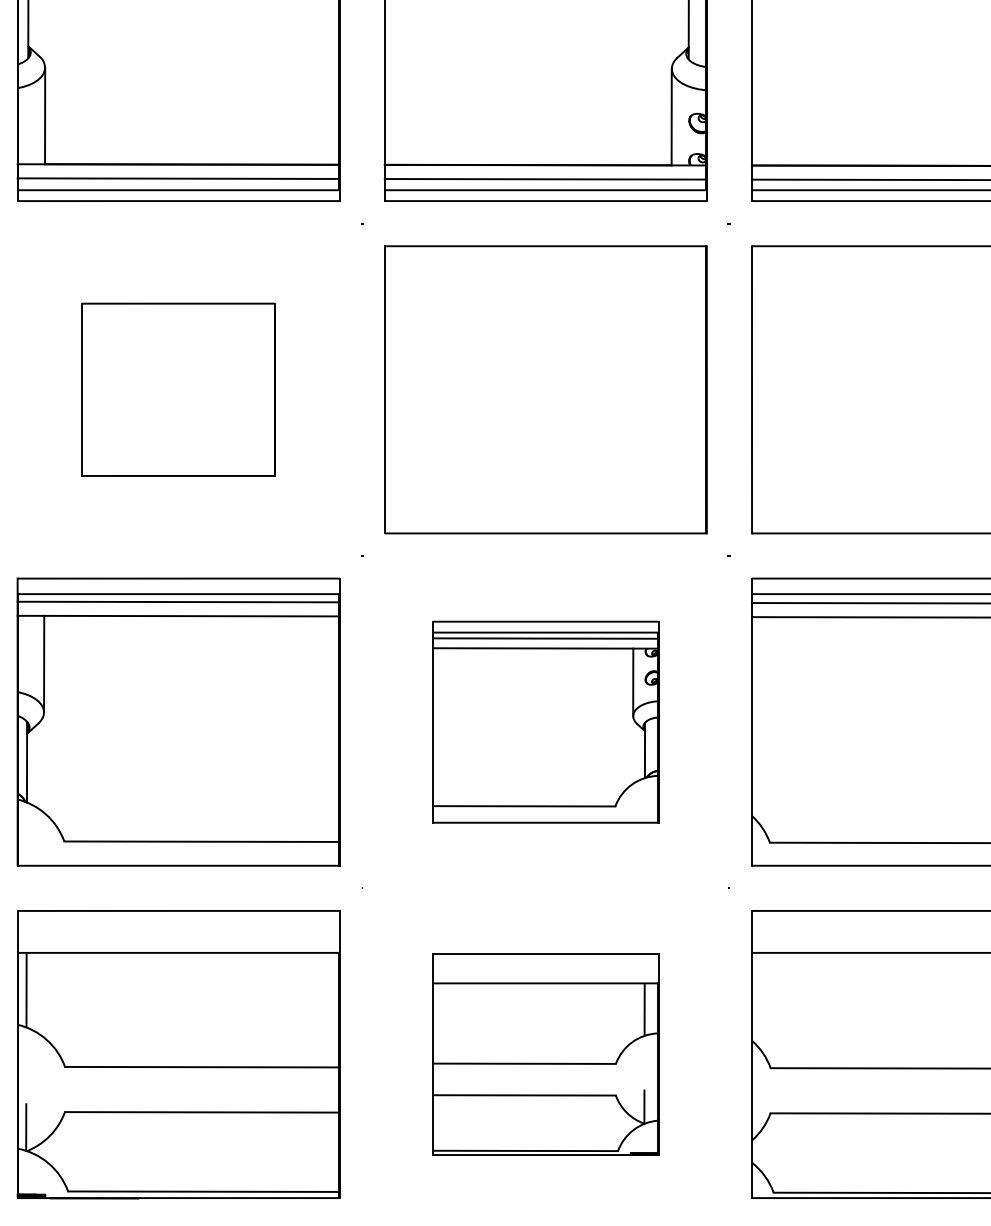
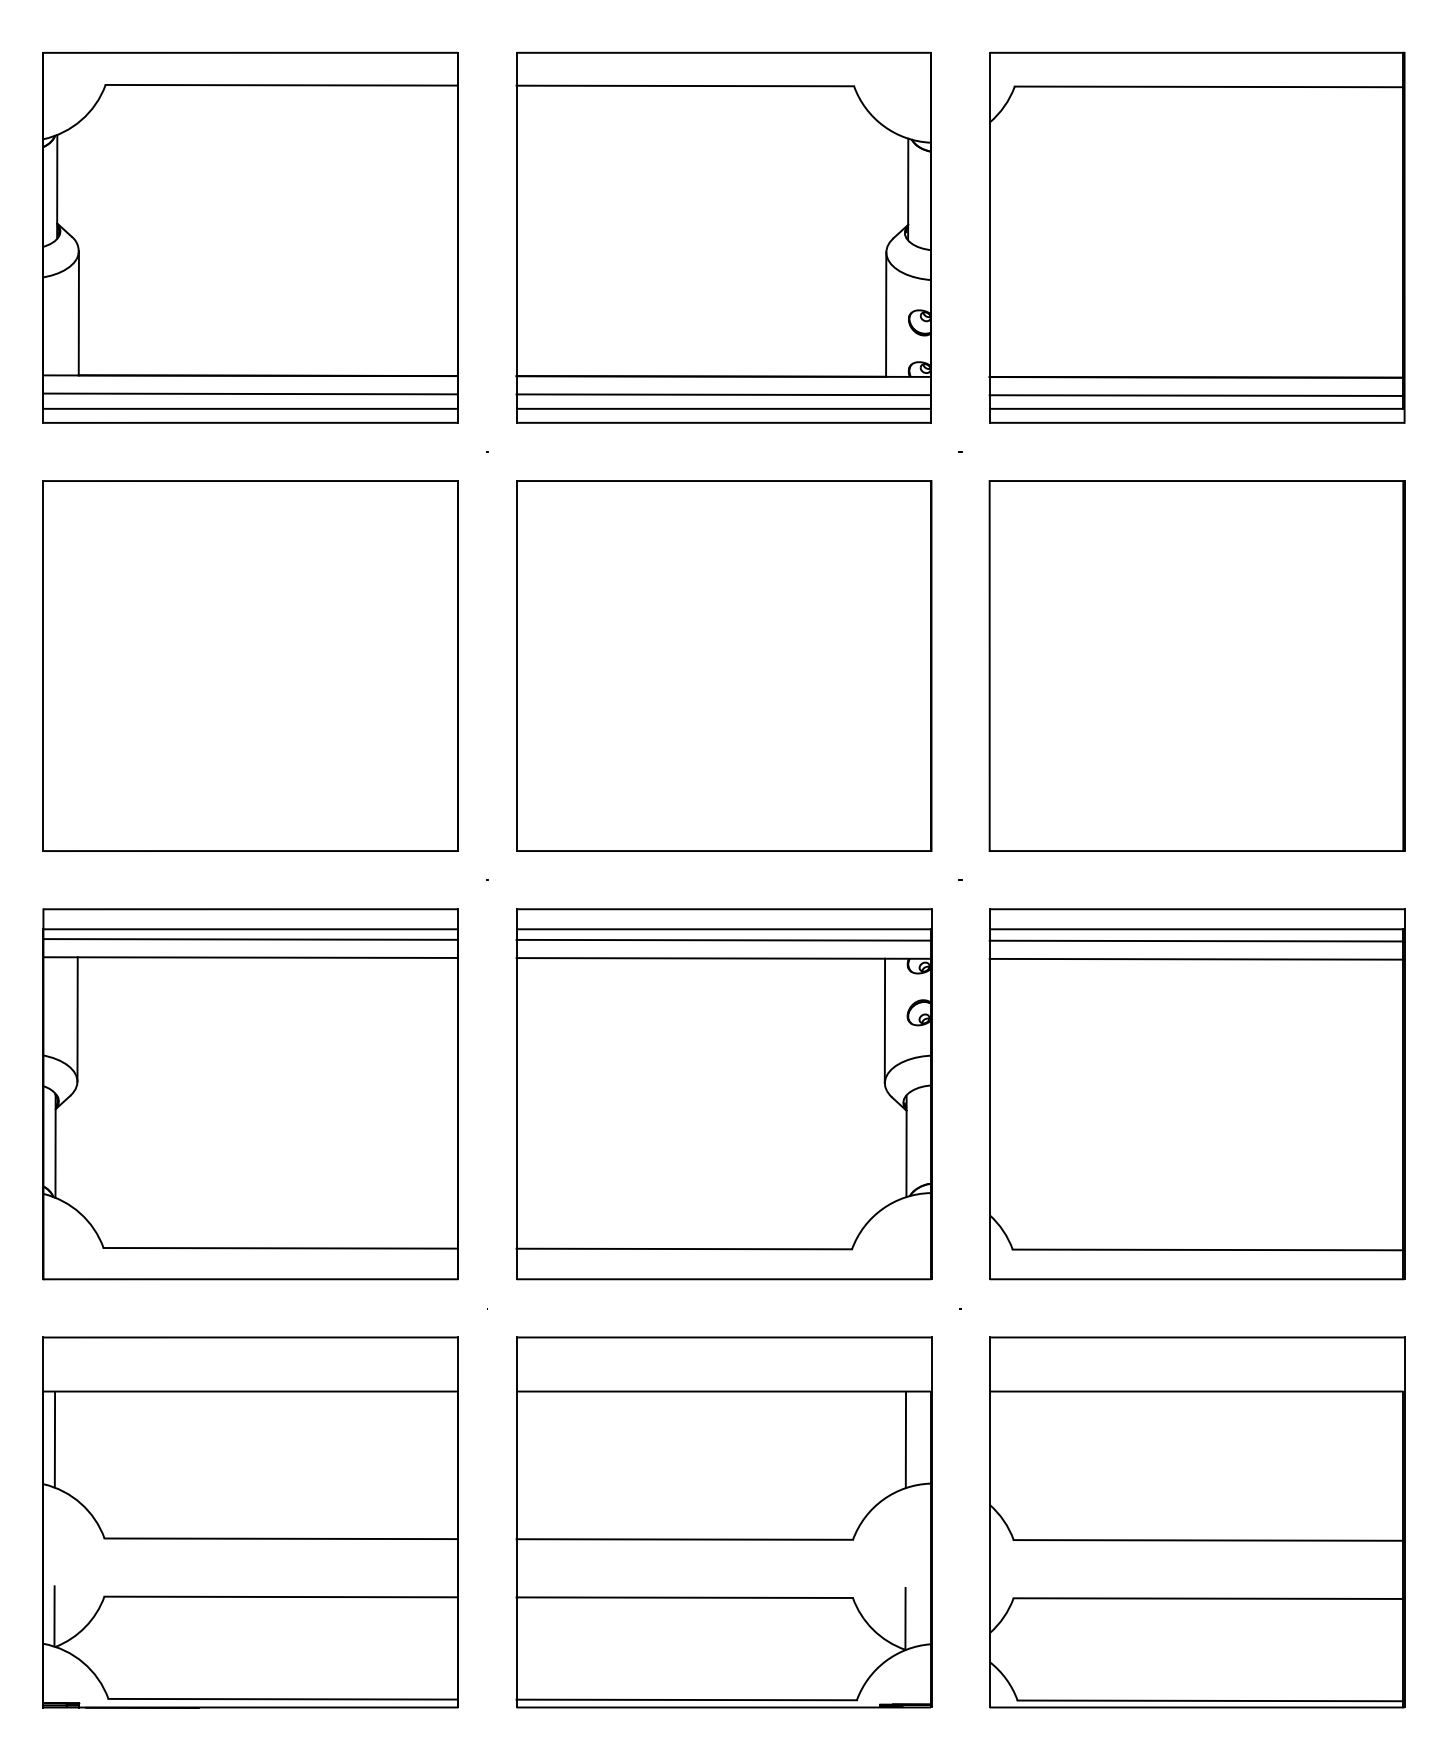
part: (178, 389) -> (250, 665), size x1.67
part: (545, 722) -> (723, 1094), size x1.43
part: (545, 1054) -> (723, 1522), size x1.43

